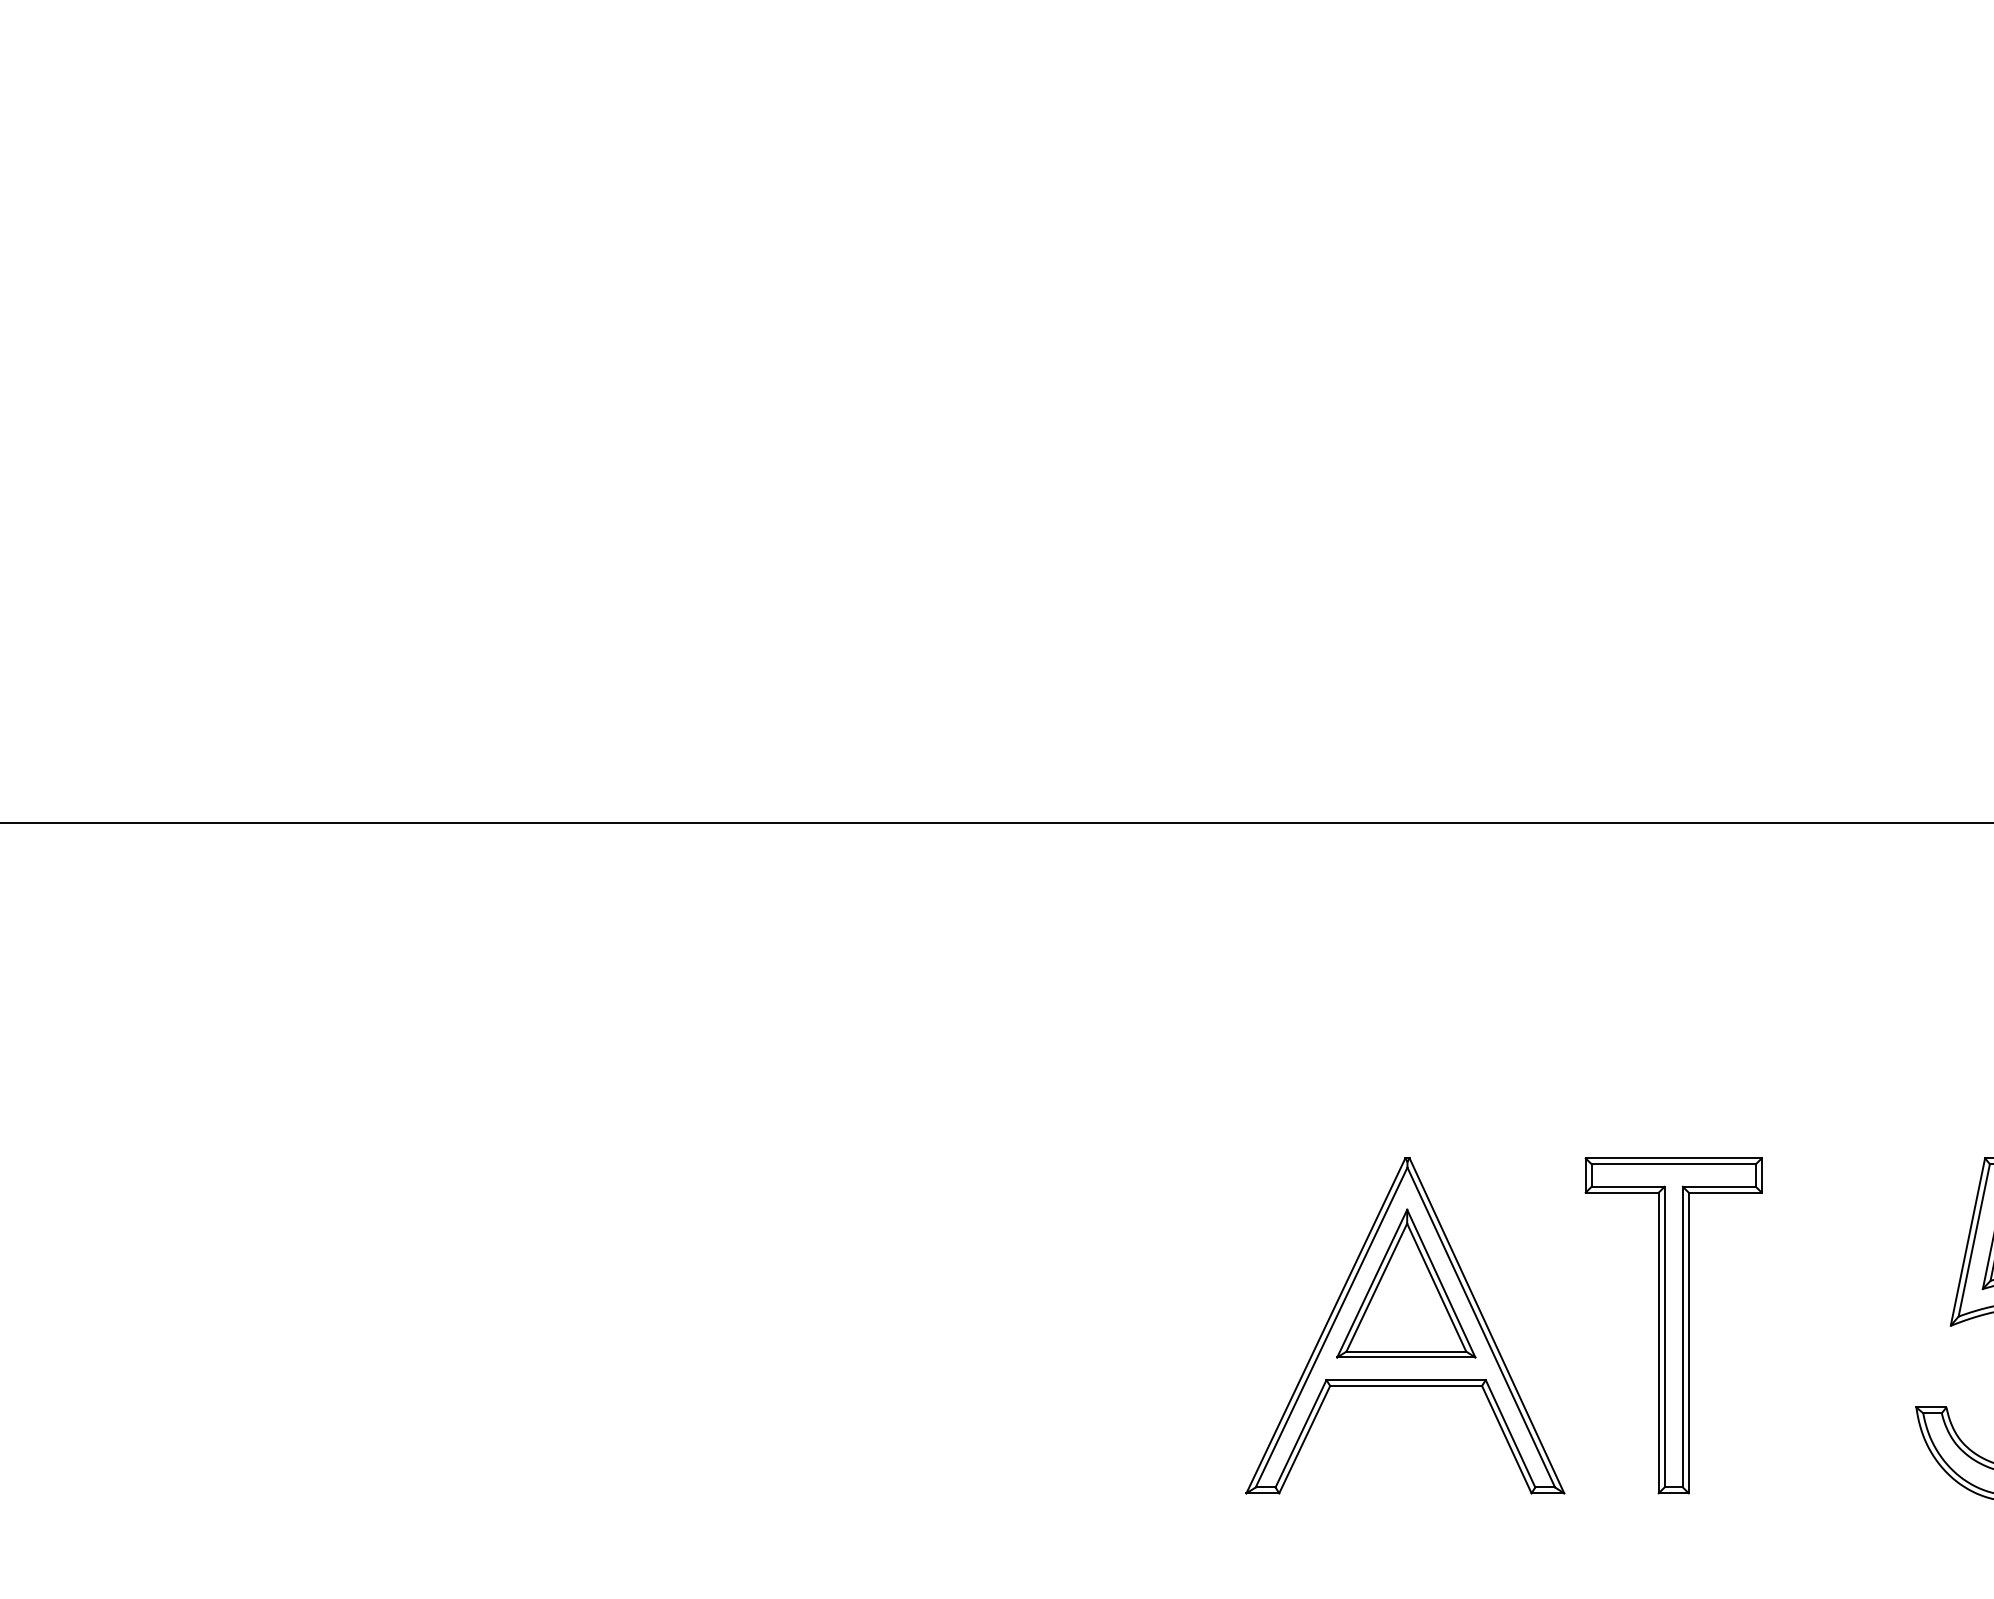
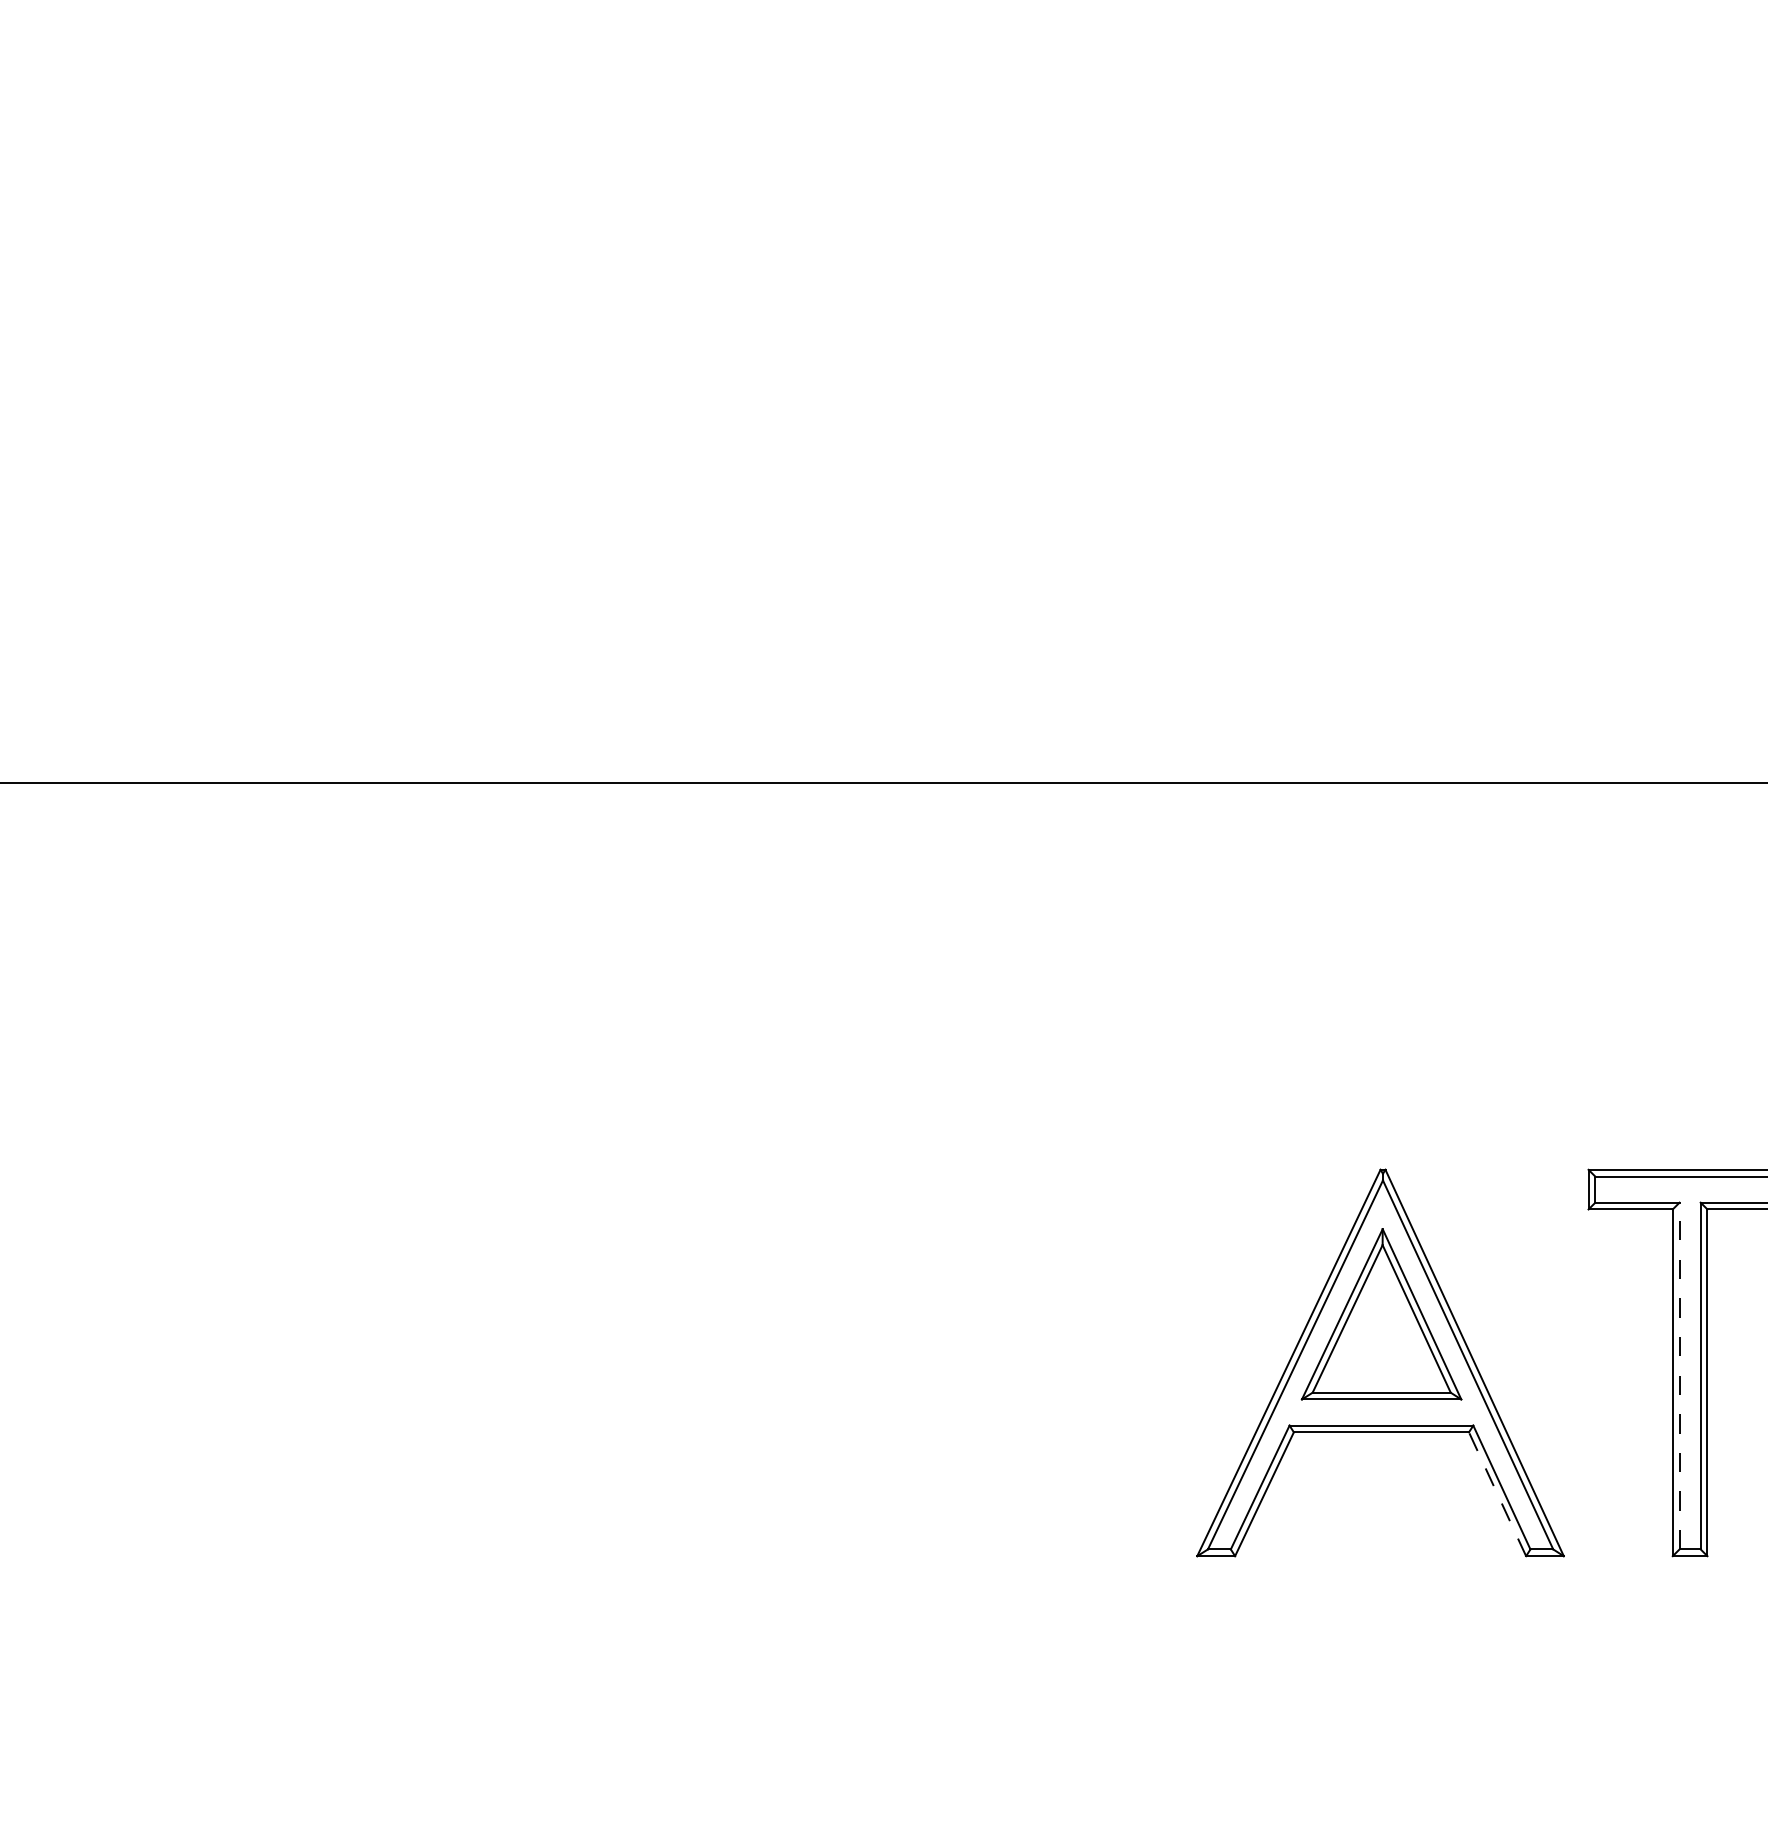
line: (1664, 1336) -> (1679, 1375), solid -> dashed
line: (1506, 1439) -> (1497, 1494), solid -> dashed

